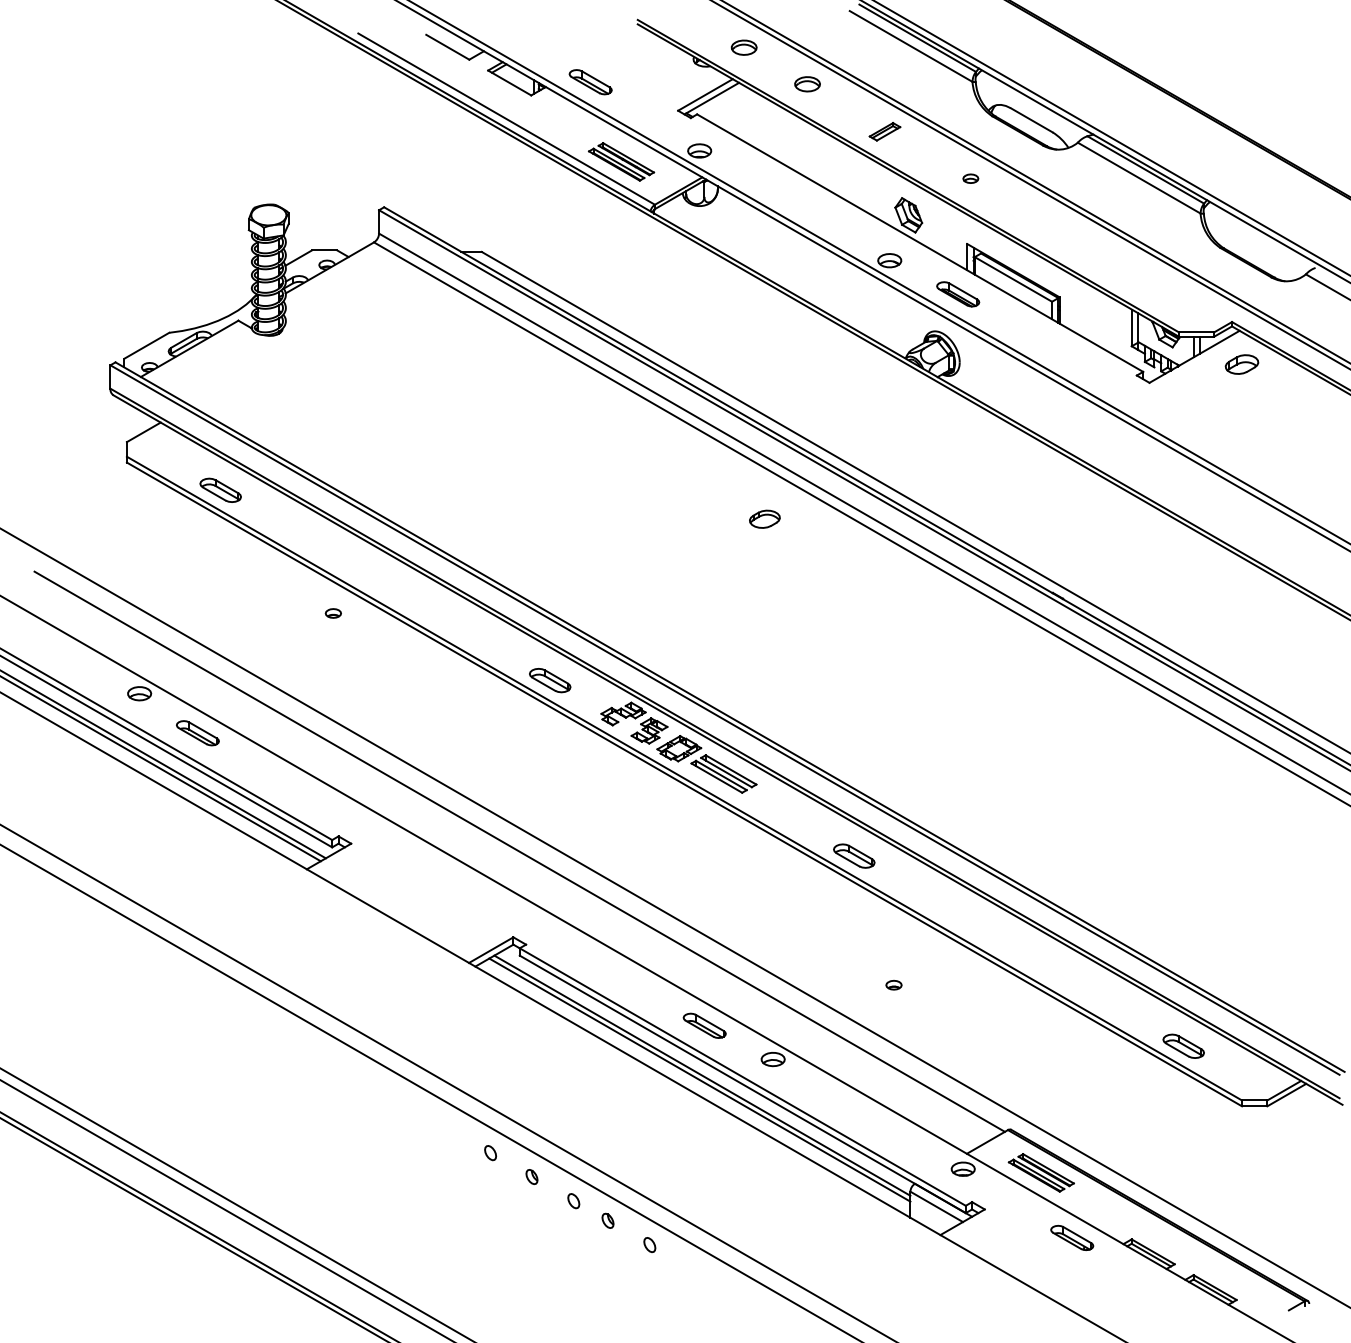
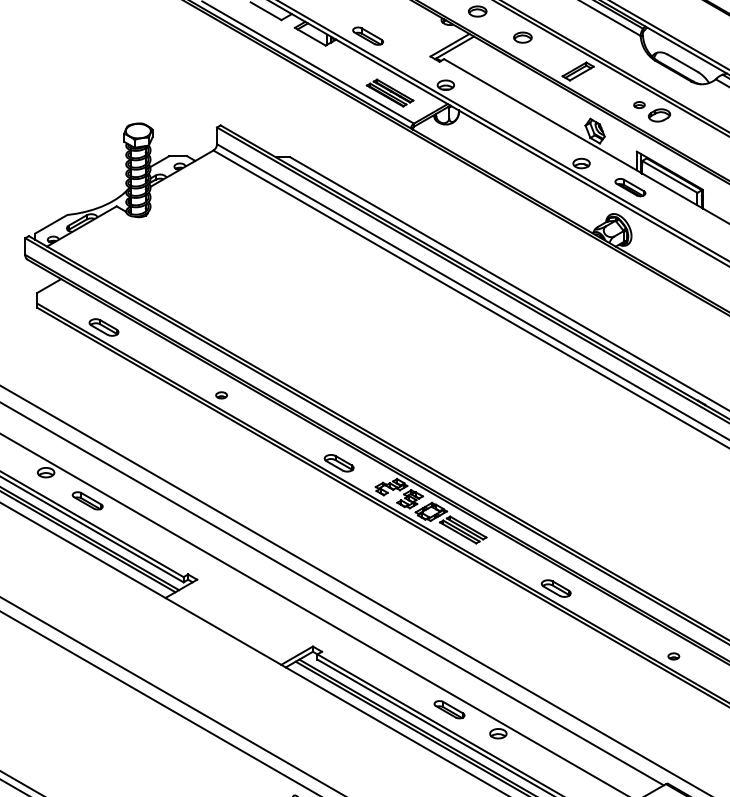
part: (884, 131) -> (577, 71), size x1.43
part: (764, 518) -> (659, 114), moved
part: (332, 613) -> (220, 395), moved
part: (893, 984) -> (673, 655), moved

